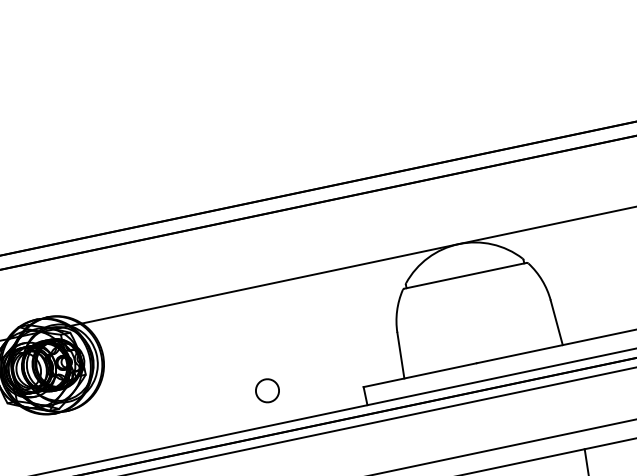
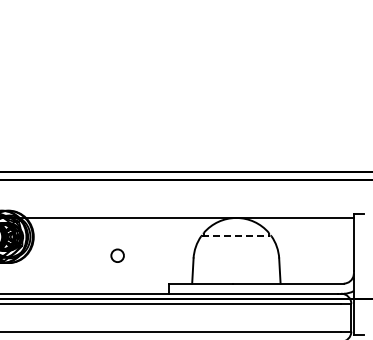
line: (465, 275) -> (236, 235), solid -> dashed
circle: (267, 390) -> (117, 255), moved

